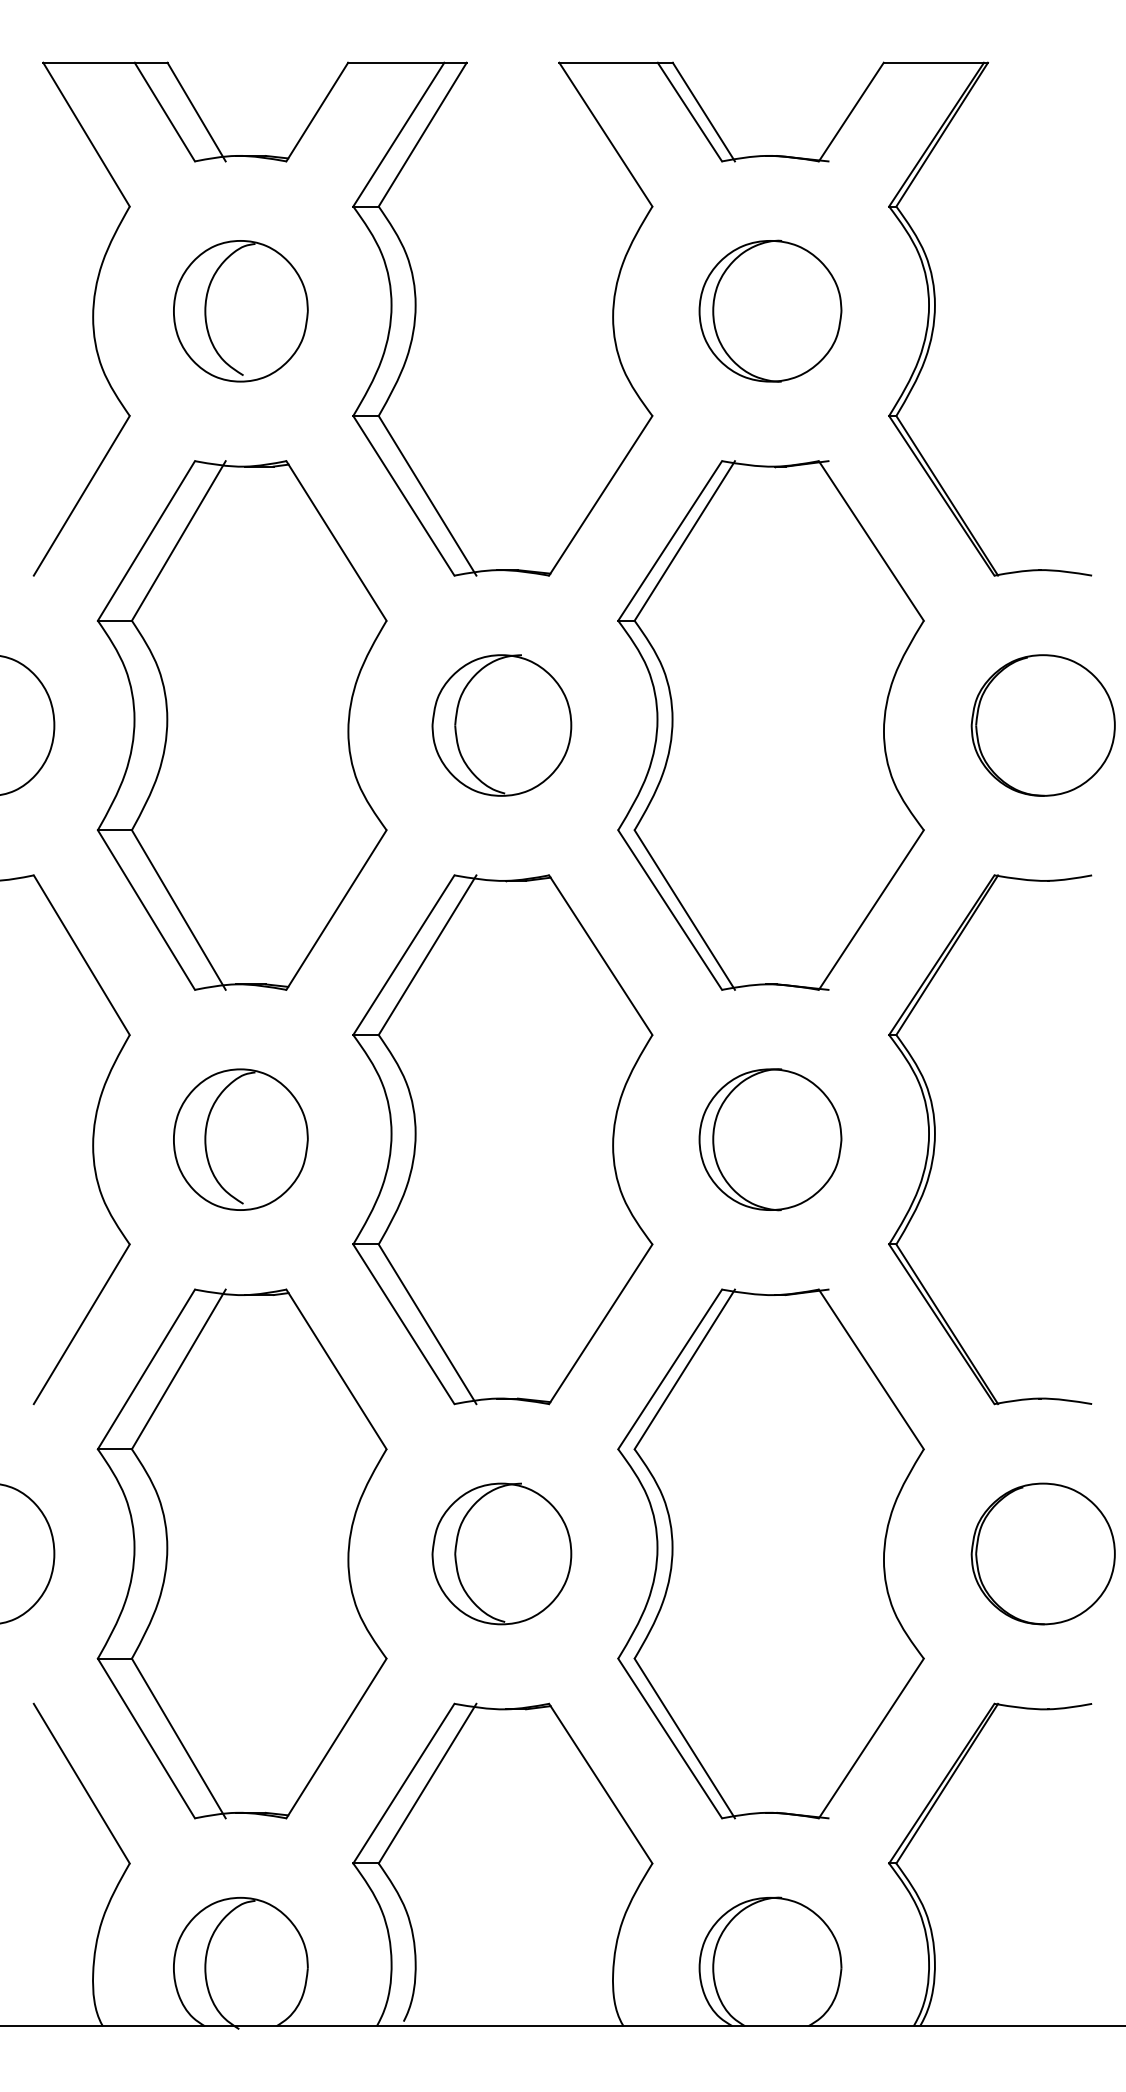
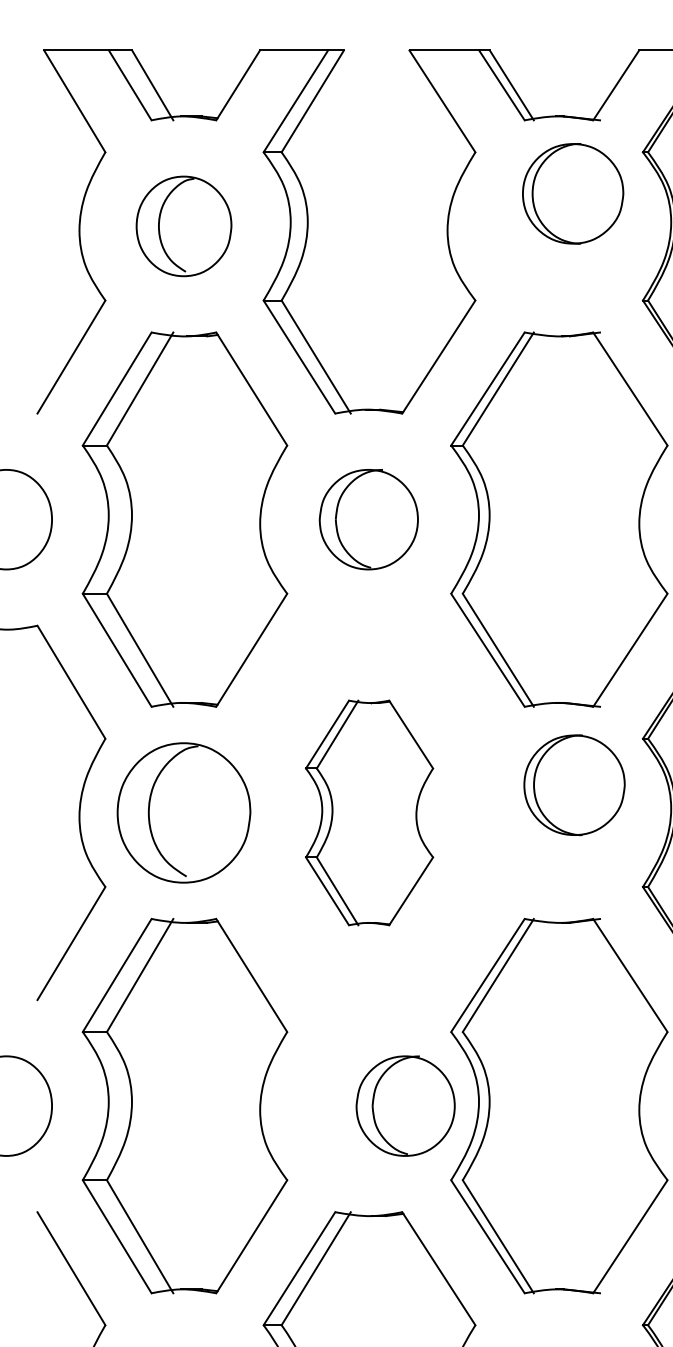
part: (770, 310) -> (573, 193), moved
part: (240, 1139) -> (183, 812), size x1.4
part: (502, 1139) -> (369, 812), size x0.6
part: (770, 1139) -> (574, 785), moved
part: (501, 1553) -> (405, 1105), moved

